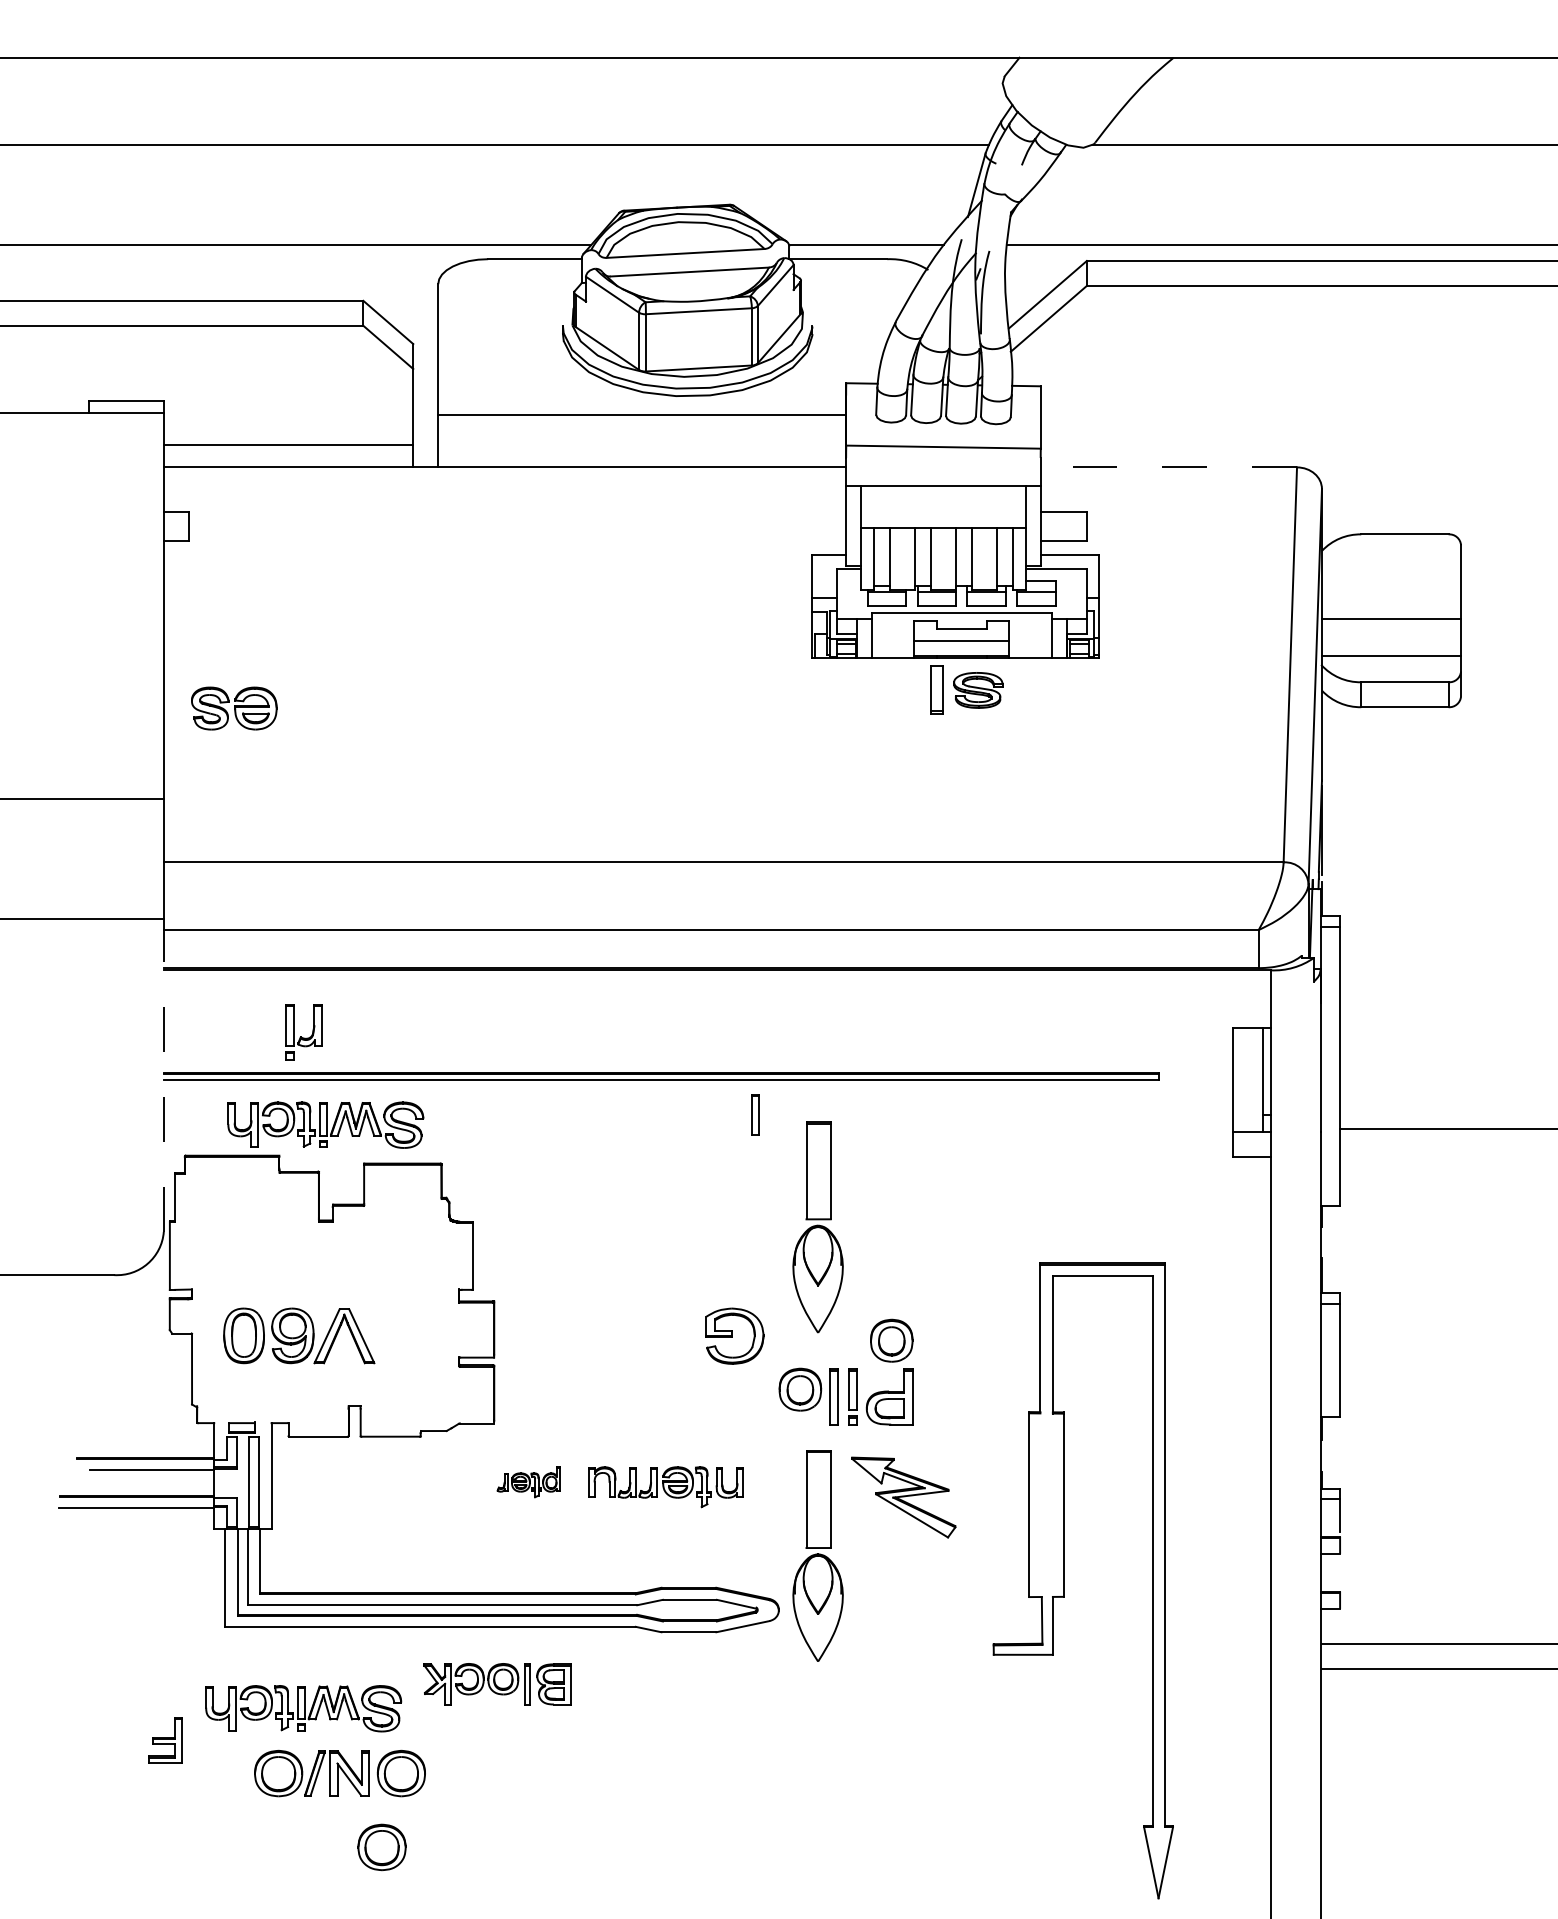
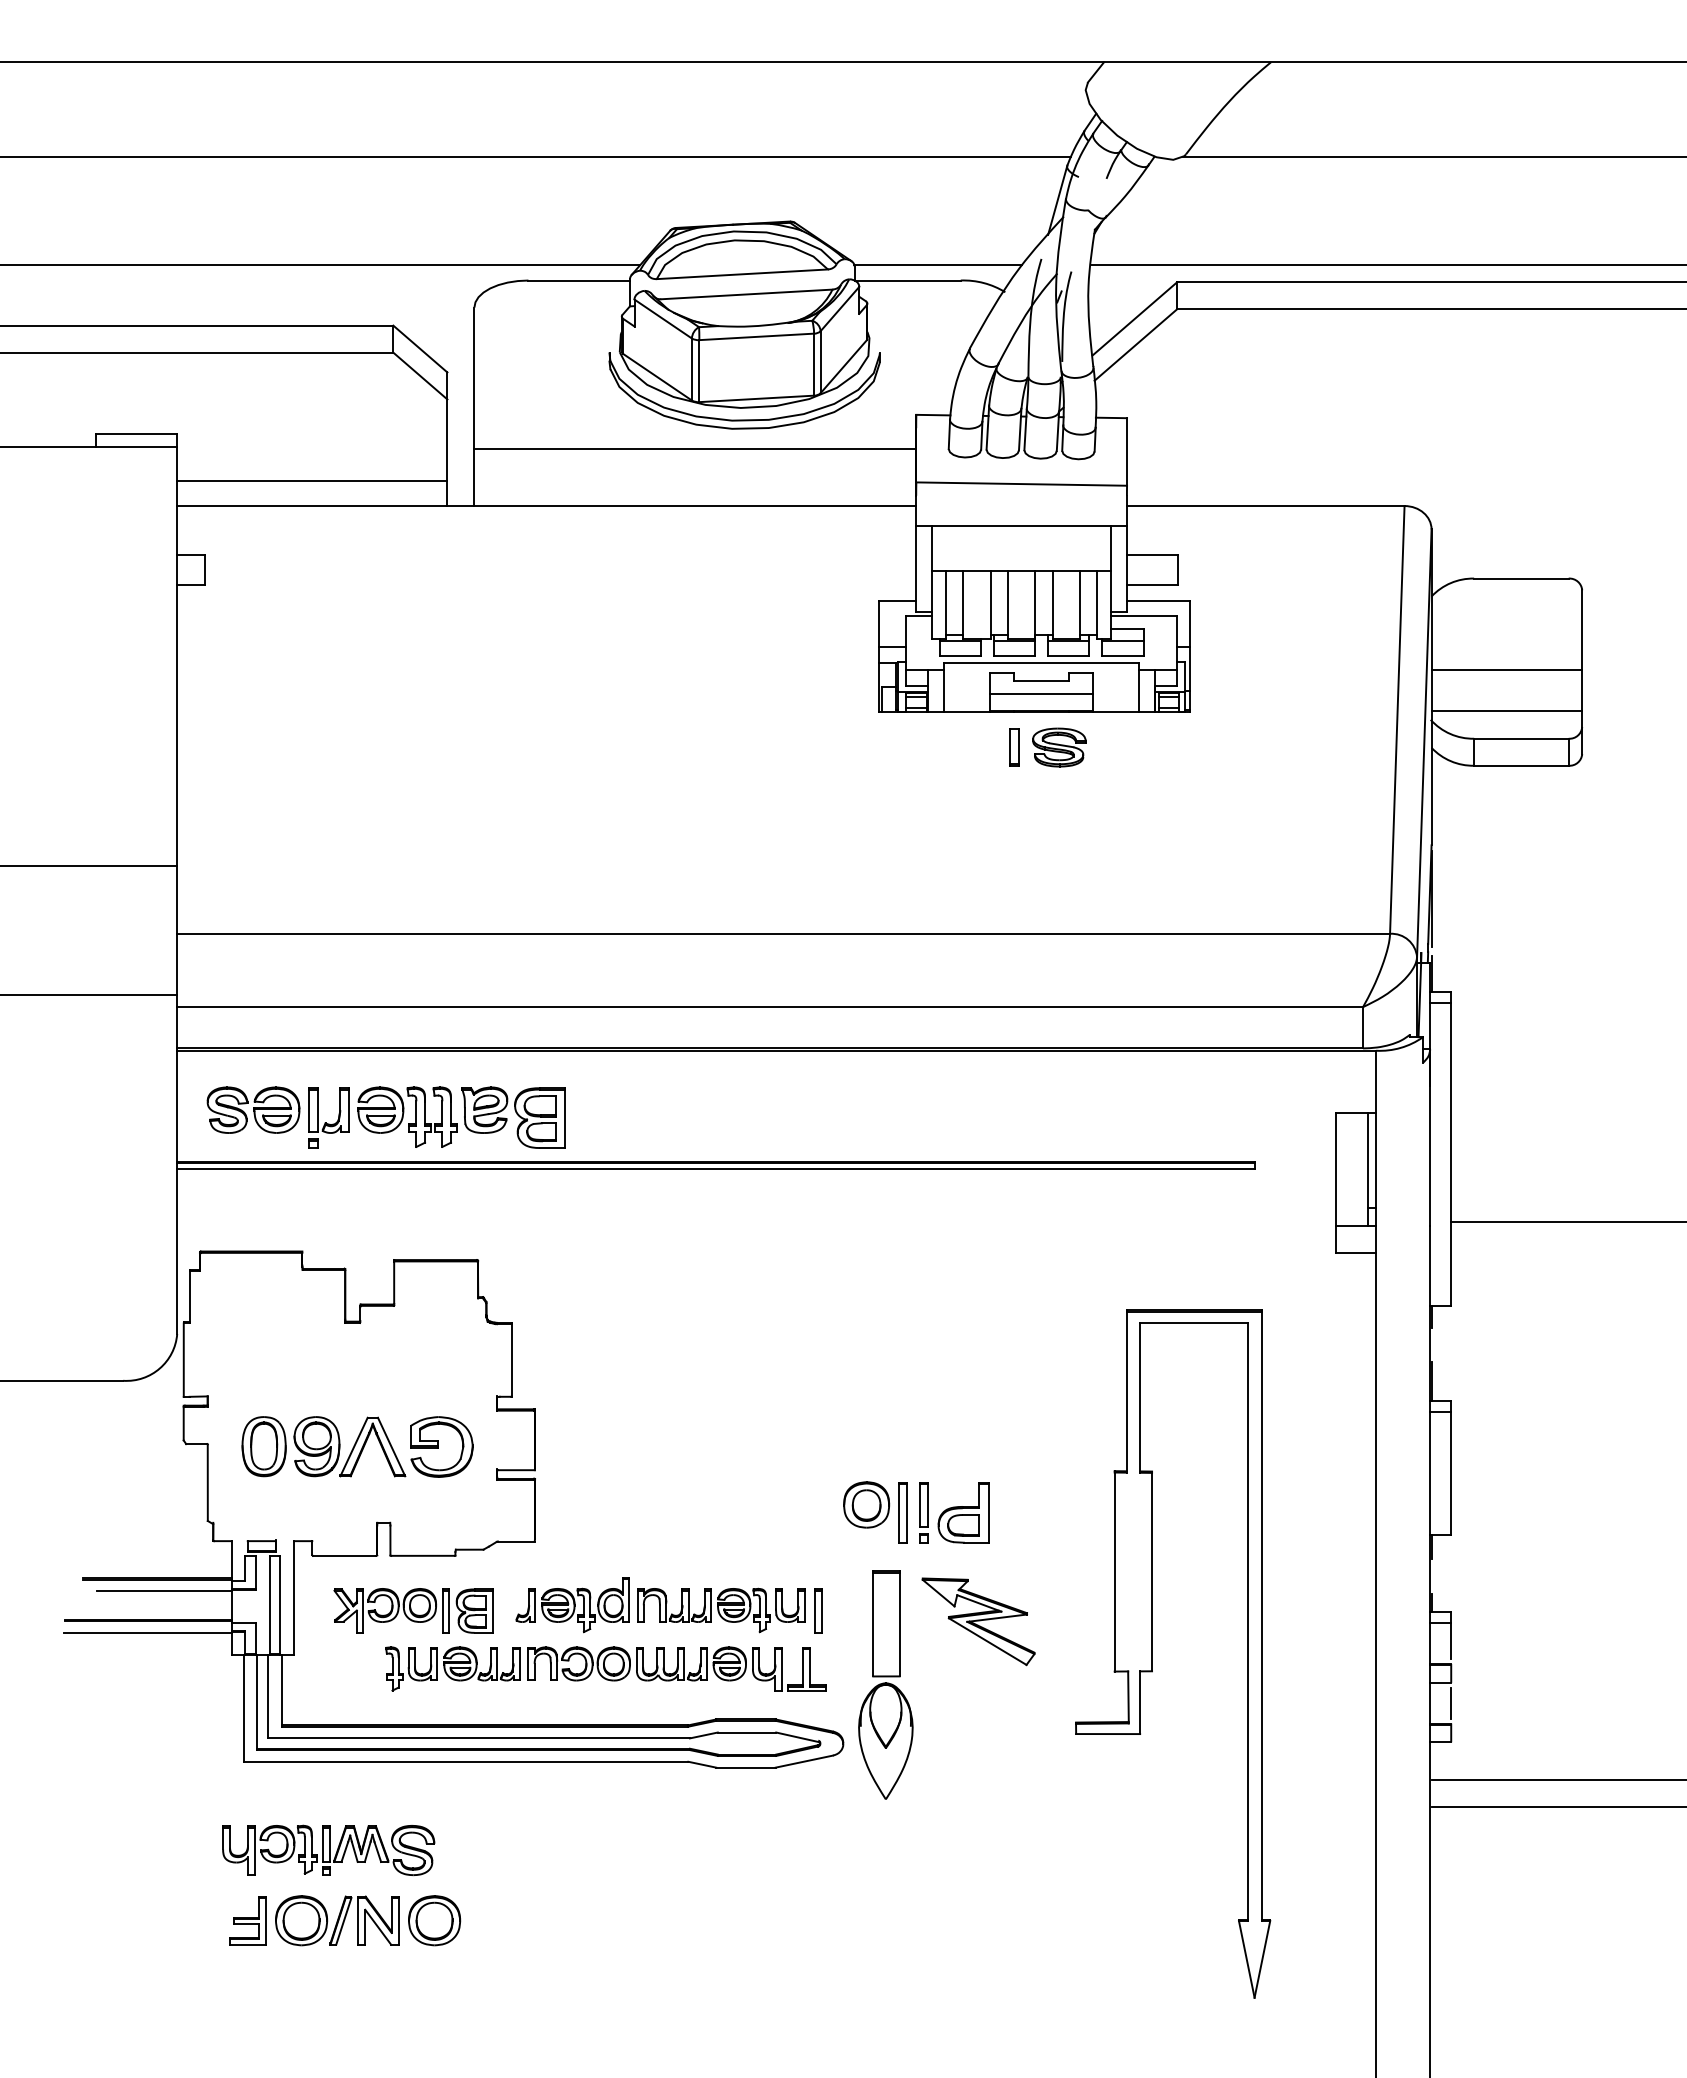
line: (1168, 467) -> (1265, 506), dashed -> solid
part: (936, 690) -> (1014, 747), size x0.71
part: (234, 707) -> (253, 1109), moved
part: (426, 1031) -> (461, 1117), added
line: (164, 1075) -> (177, 1164), dashed -> solid
part: (755, 1114) -> (818, 1610), moved
part: (325, 1125) -> (352, 1218), removed
part: (817, 1226) -> (885, 1328), removed
part: (734, 1335) -> (441, 1446), moved
part: (891, 1340) -> (965, 1451), removed
part: (528, 1482) -> (572, 1605), size x1.67
part: (559, 1540) -> (605, 1668), added
line: (1340, 1572) -> (1451, 1702), added
part: (1064, 1580) -> (1152, 1653), moved
part: (497, 1683) -> (413, 1610), moved
part: (165, 1740) -> (247, 1920), moved
part: (381, 1847) -> (413, 2000), removed

